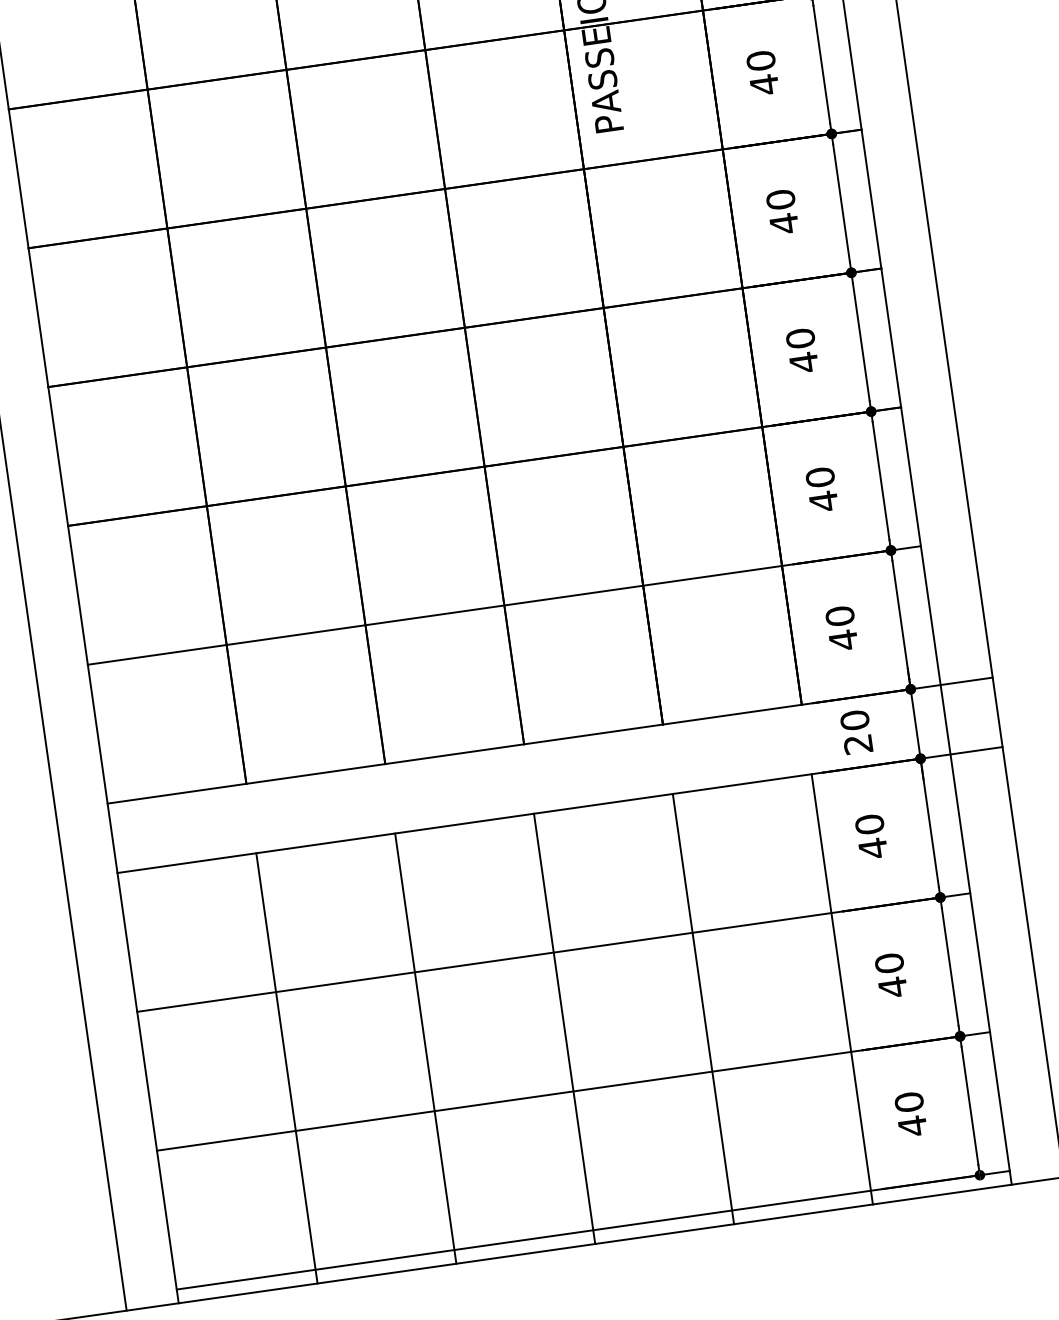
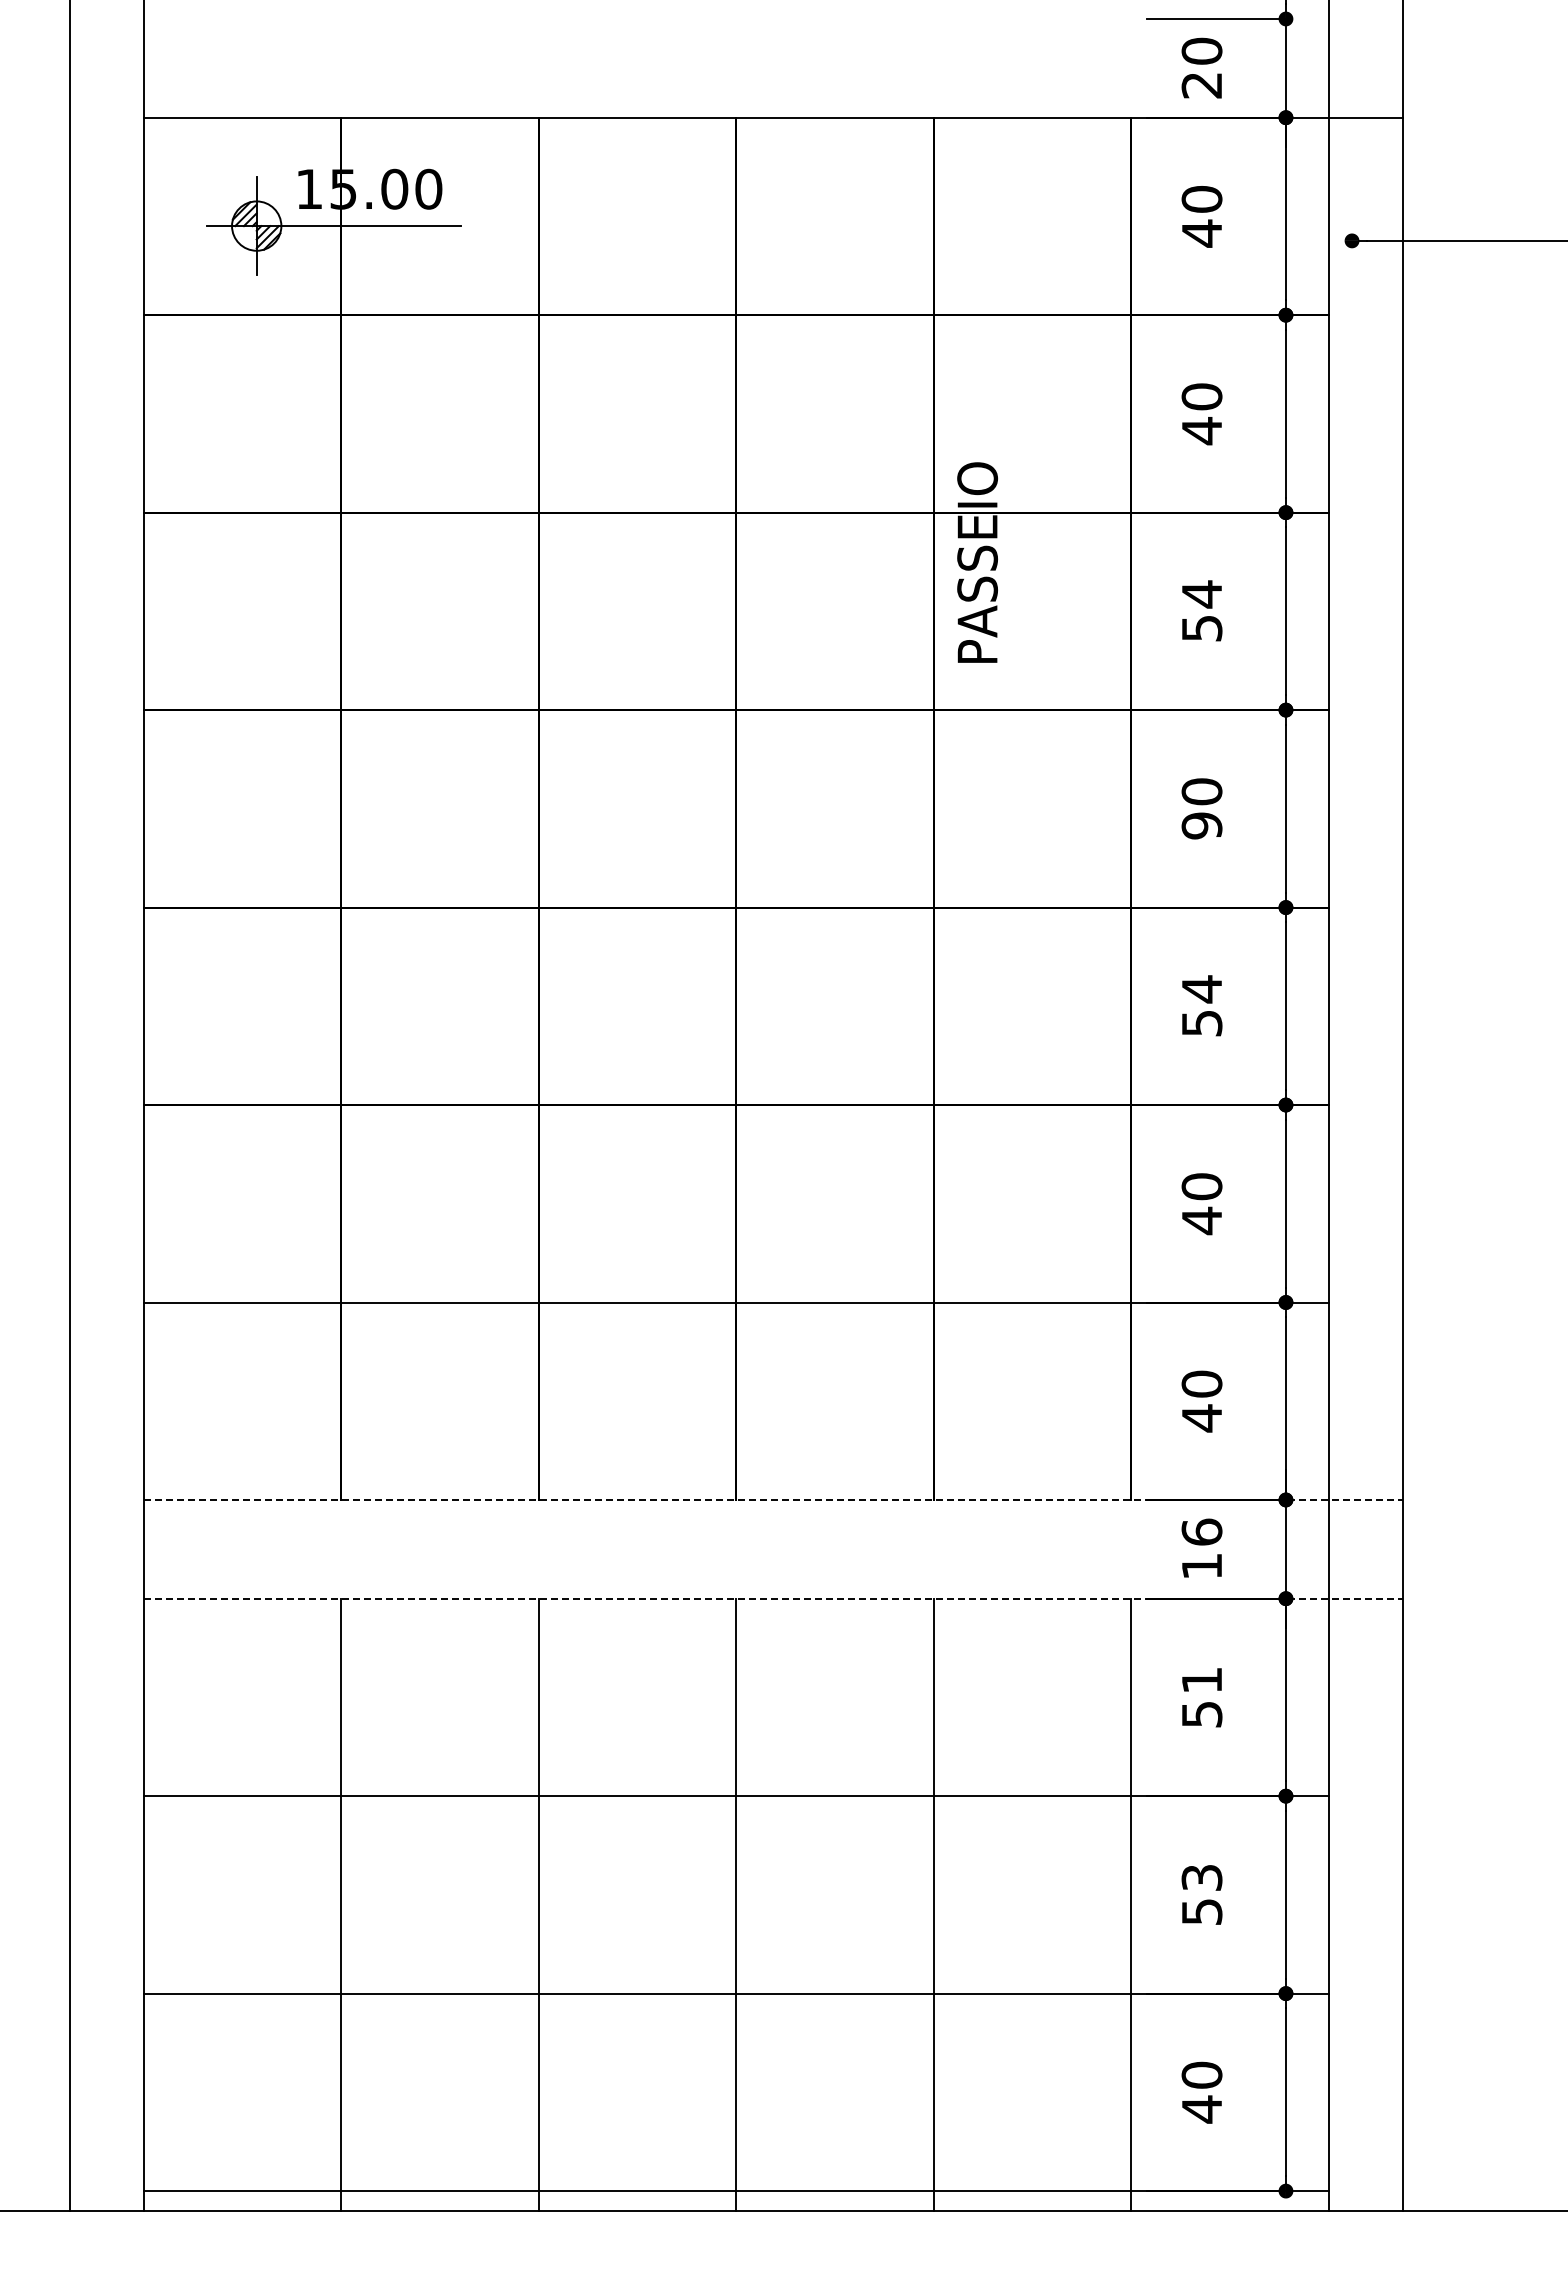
text: (762, 73) -> (1201, 611), 40 -> 54
text: (783, 223) -> (1201, 825), 40 -> 90
text: (801, 350) -> (1201, 1006), 40 -> 54
text: (856, 731) -> (1201, 1548), 20 -> 16
line: (550, 740) -> (773, 1499), solid -> dashed
line: (560, 809) -> (773, 1598), solid -> dashed
text: (871, 836) -> (1201, 1697), 40 -> 51
text: (890, 975) -> (1201, 1895), 40 -> 53

